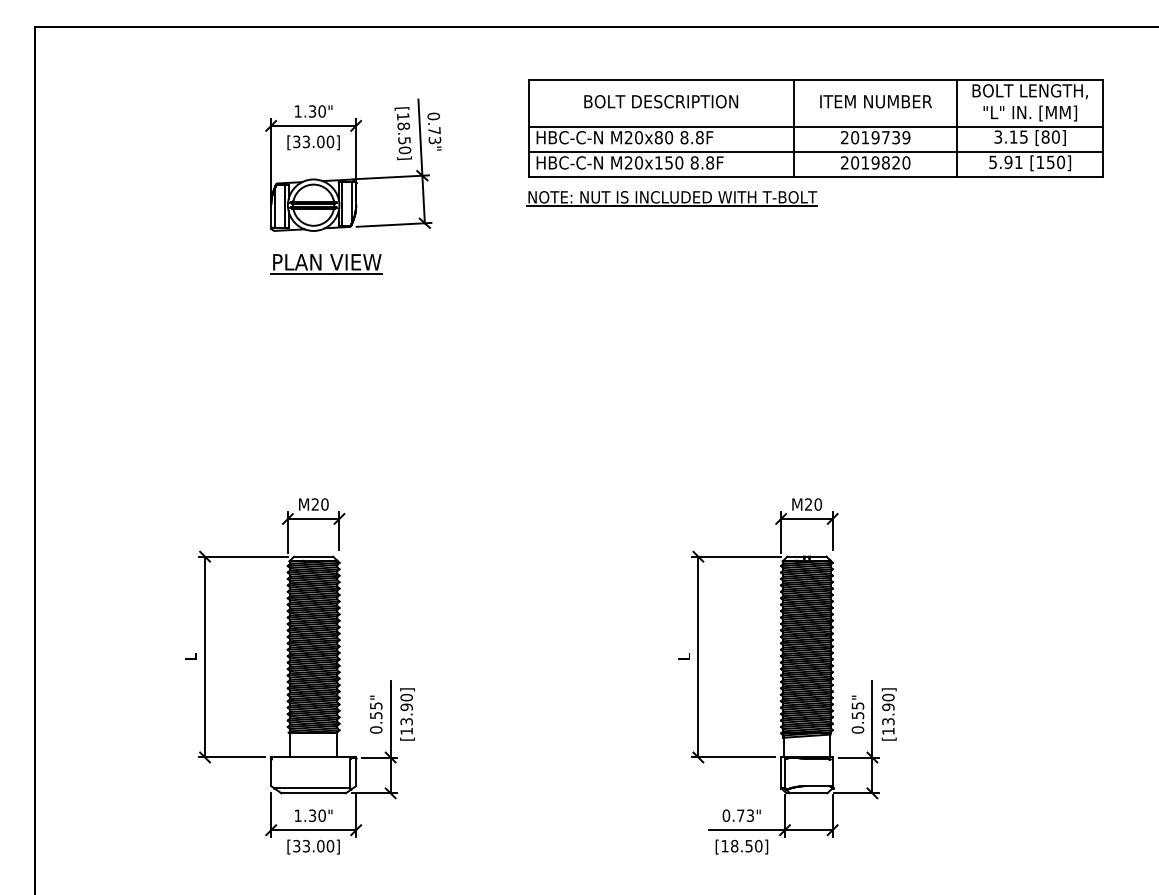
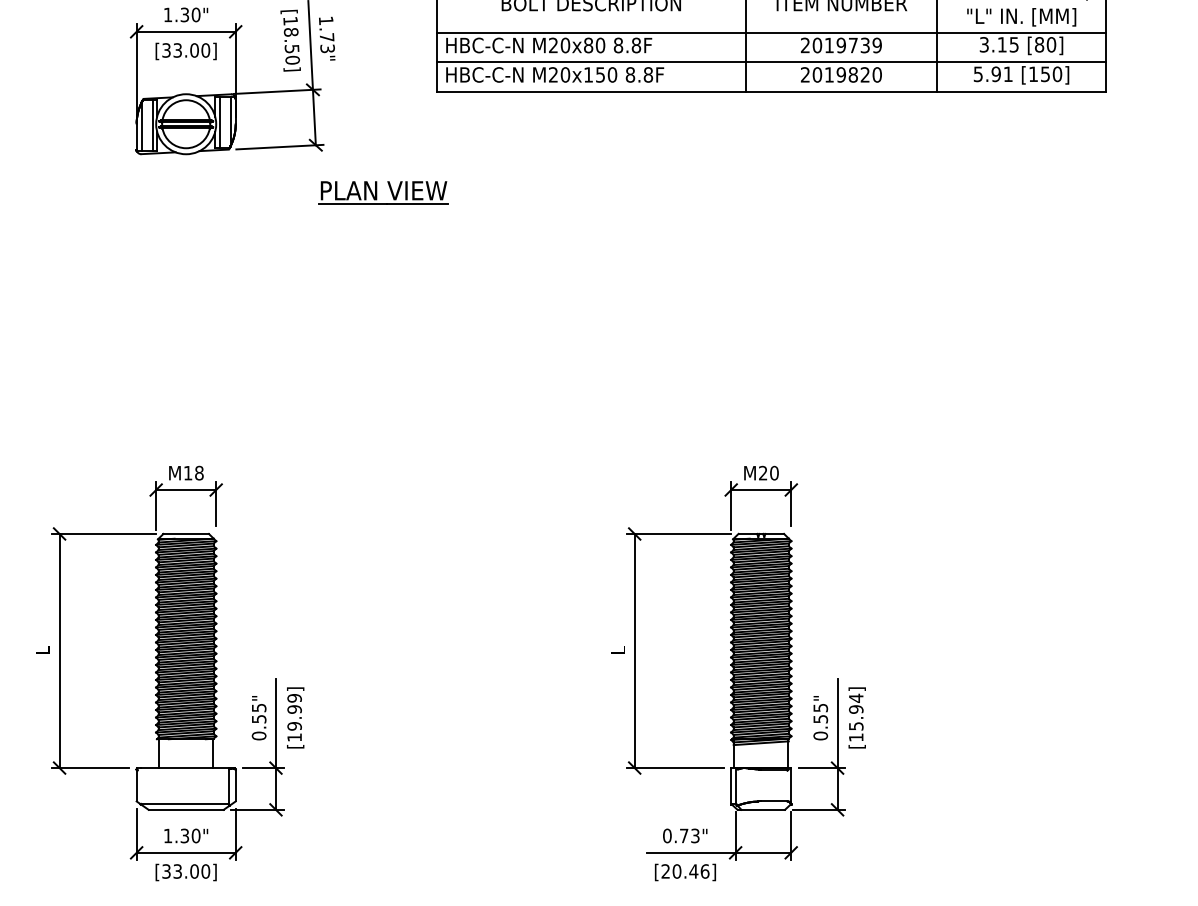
text: (433, 116) -> (325, 20), 0.73" -> 1.73"
part: (671, 198) -> (603, 116), removed
part: (326, 264) -> (383, 193), moved
text: (319, 504) -> (193, 473), M20 -> M18
text: (888, 708) -> (856, 710), [13.90] -> [15.94]
text: (406, 709) -> (294, 712), [13.90] -> [19.99]
text: (741, 845) -> (684, 870), [18.50] -> [20.46]

